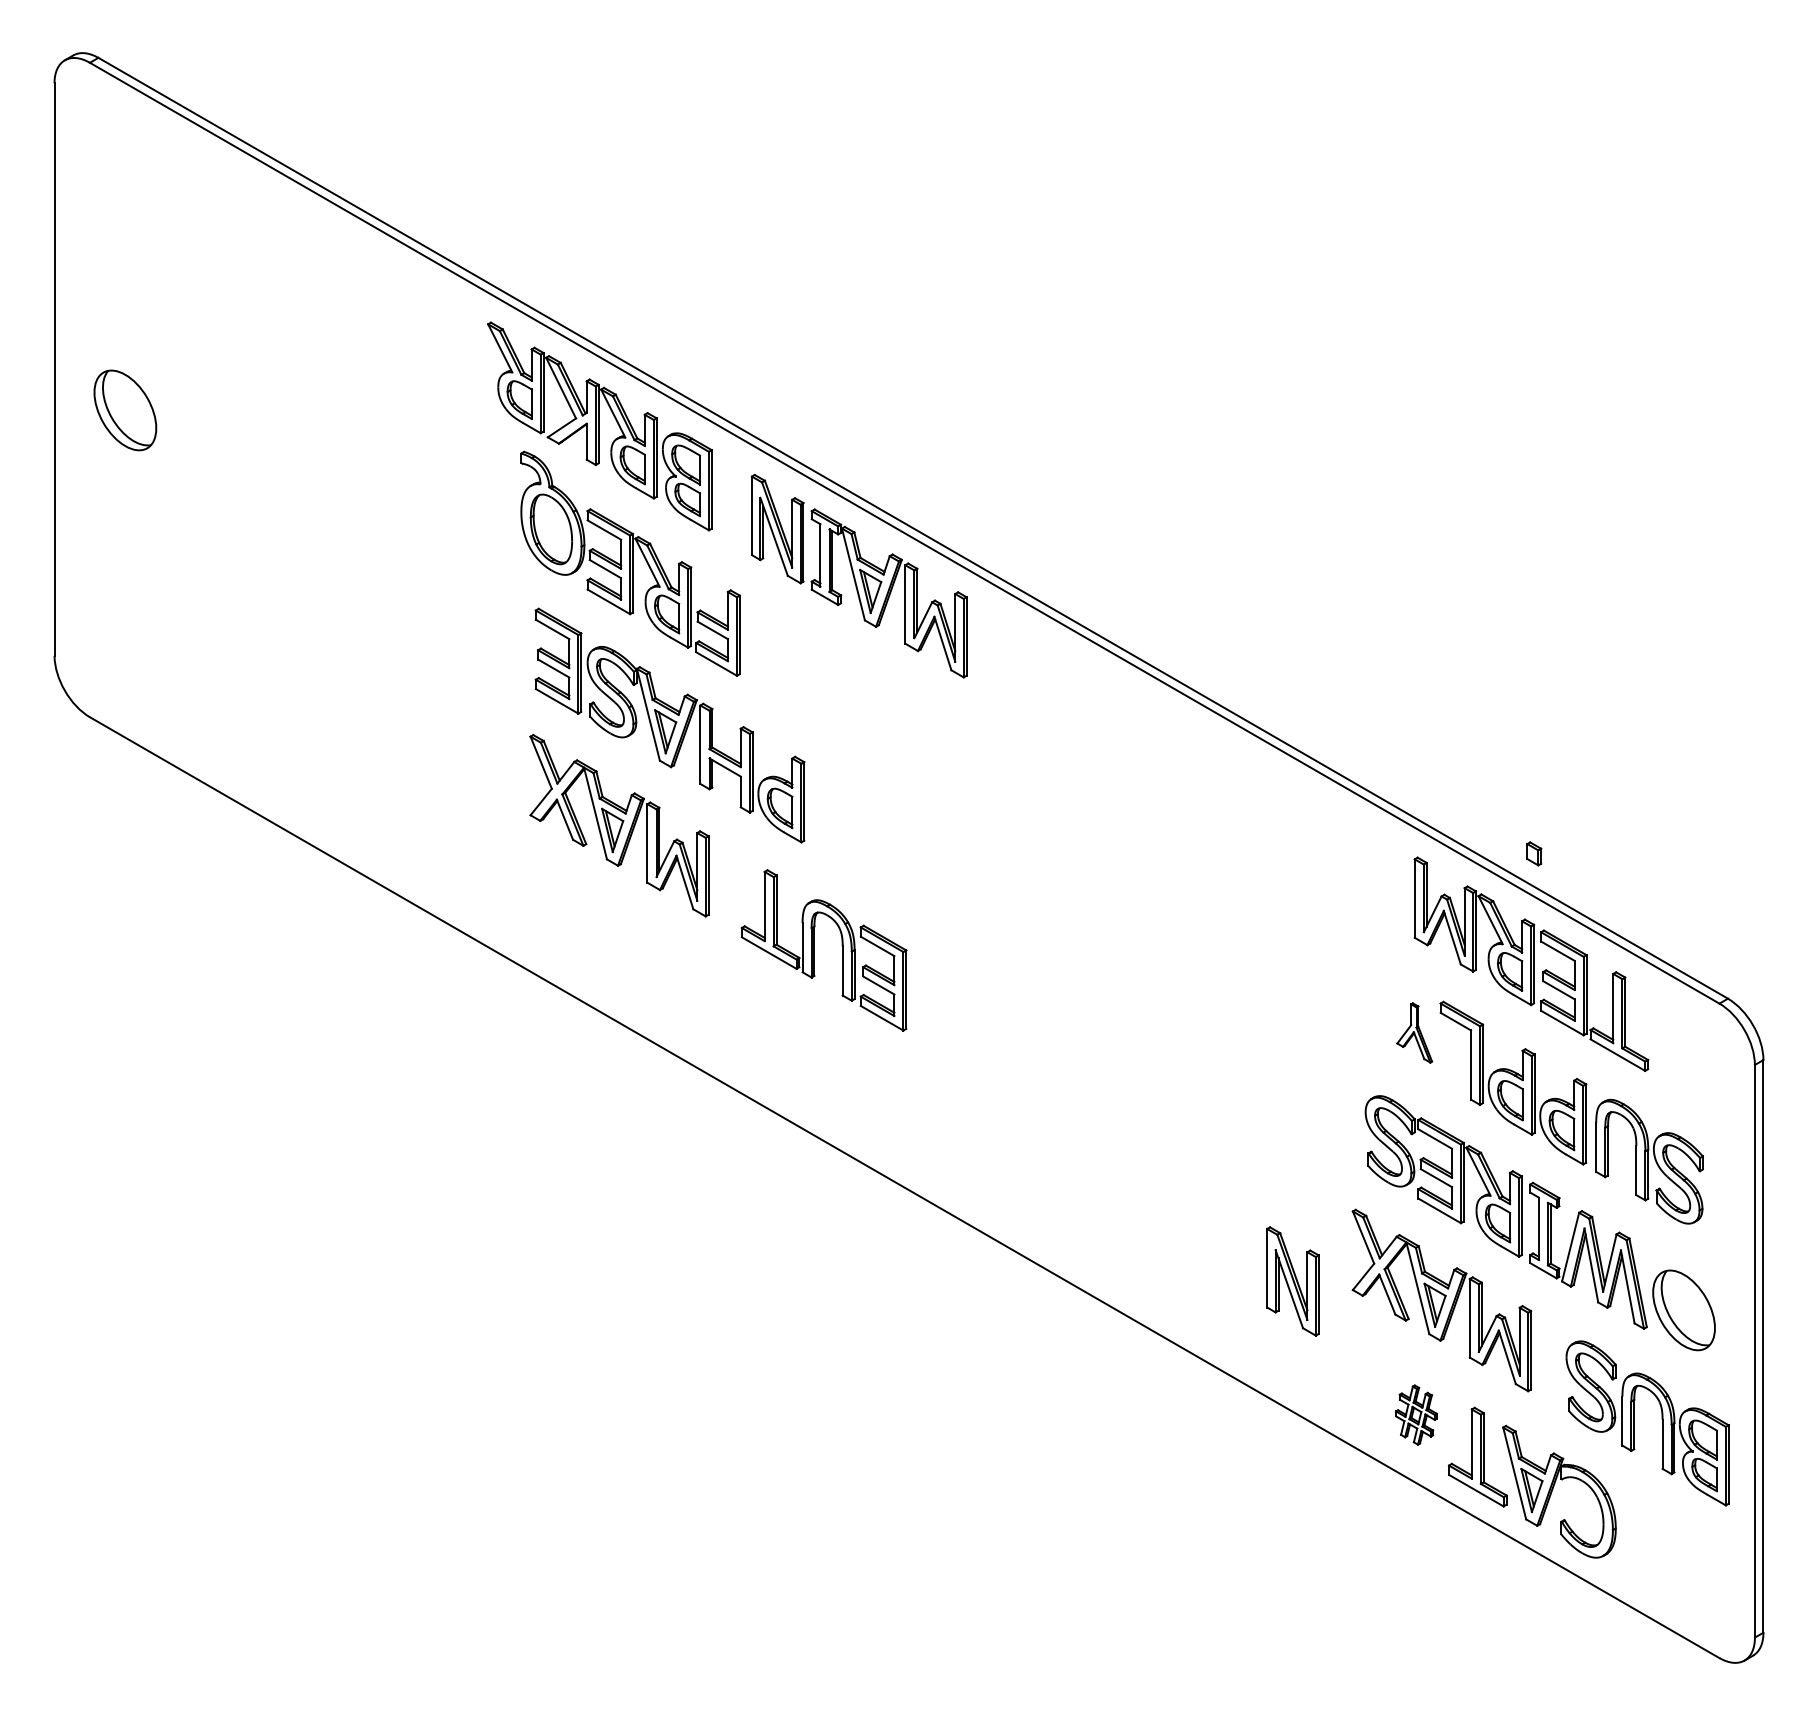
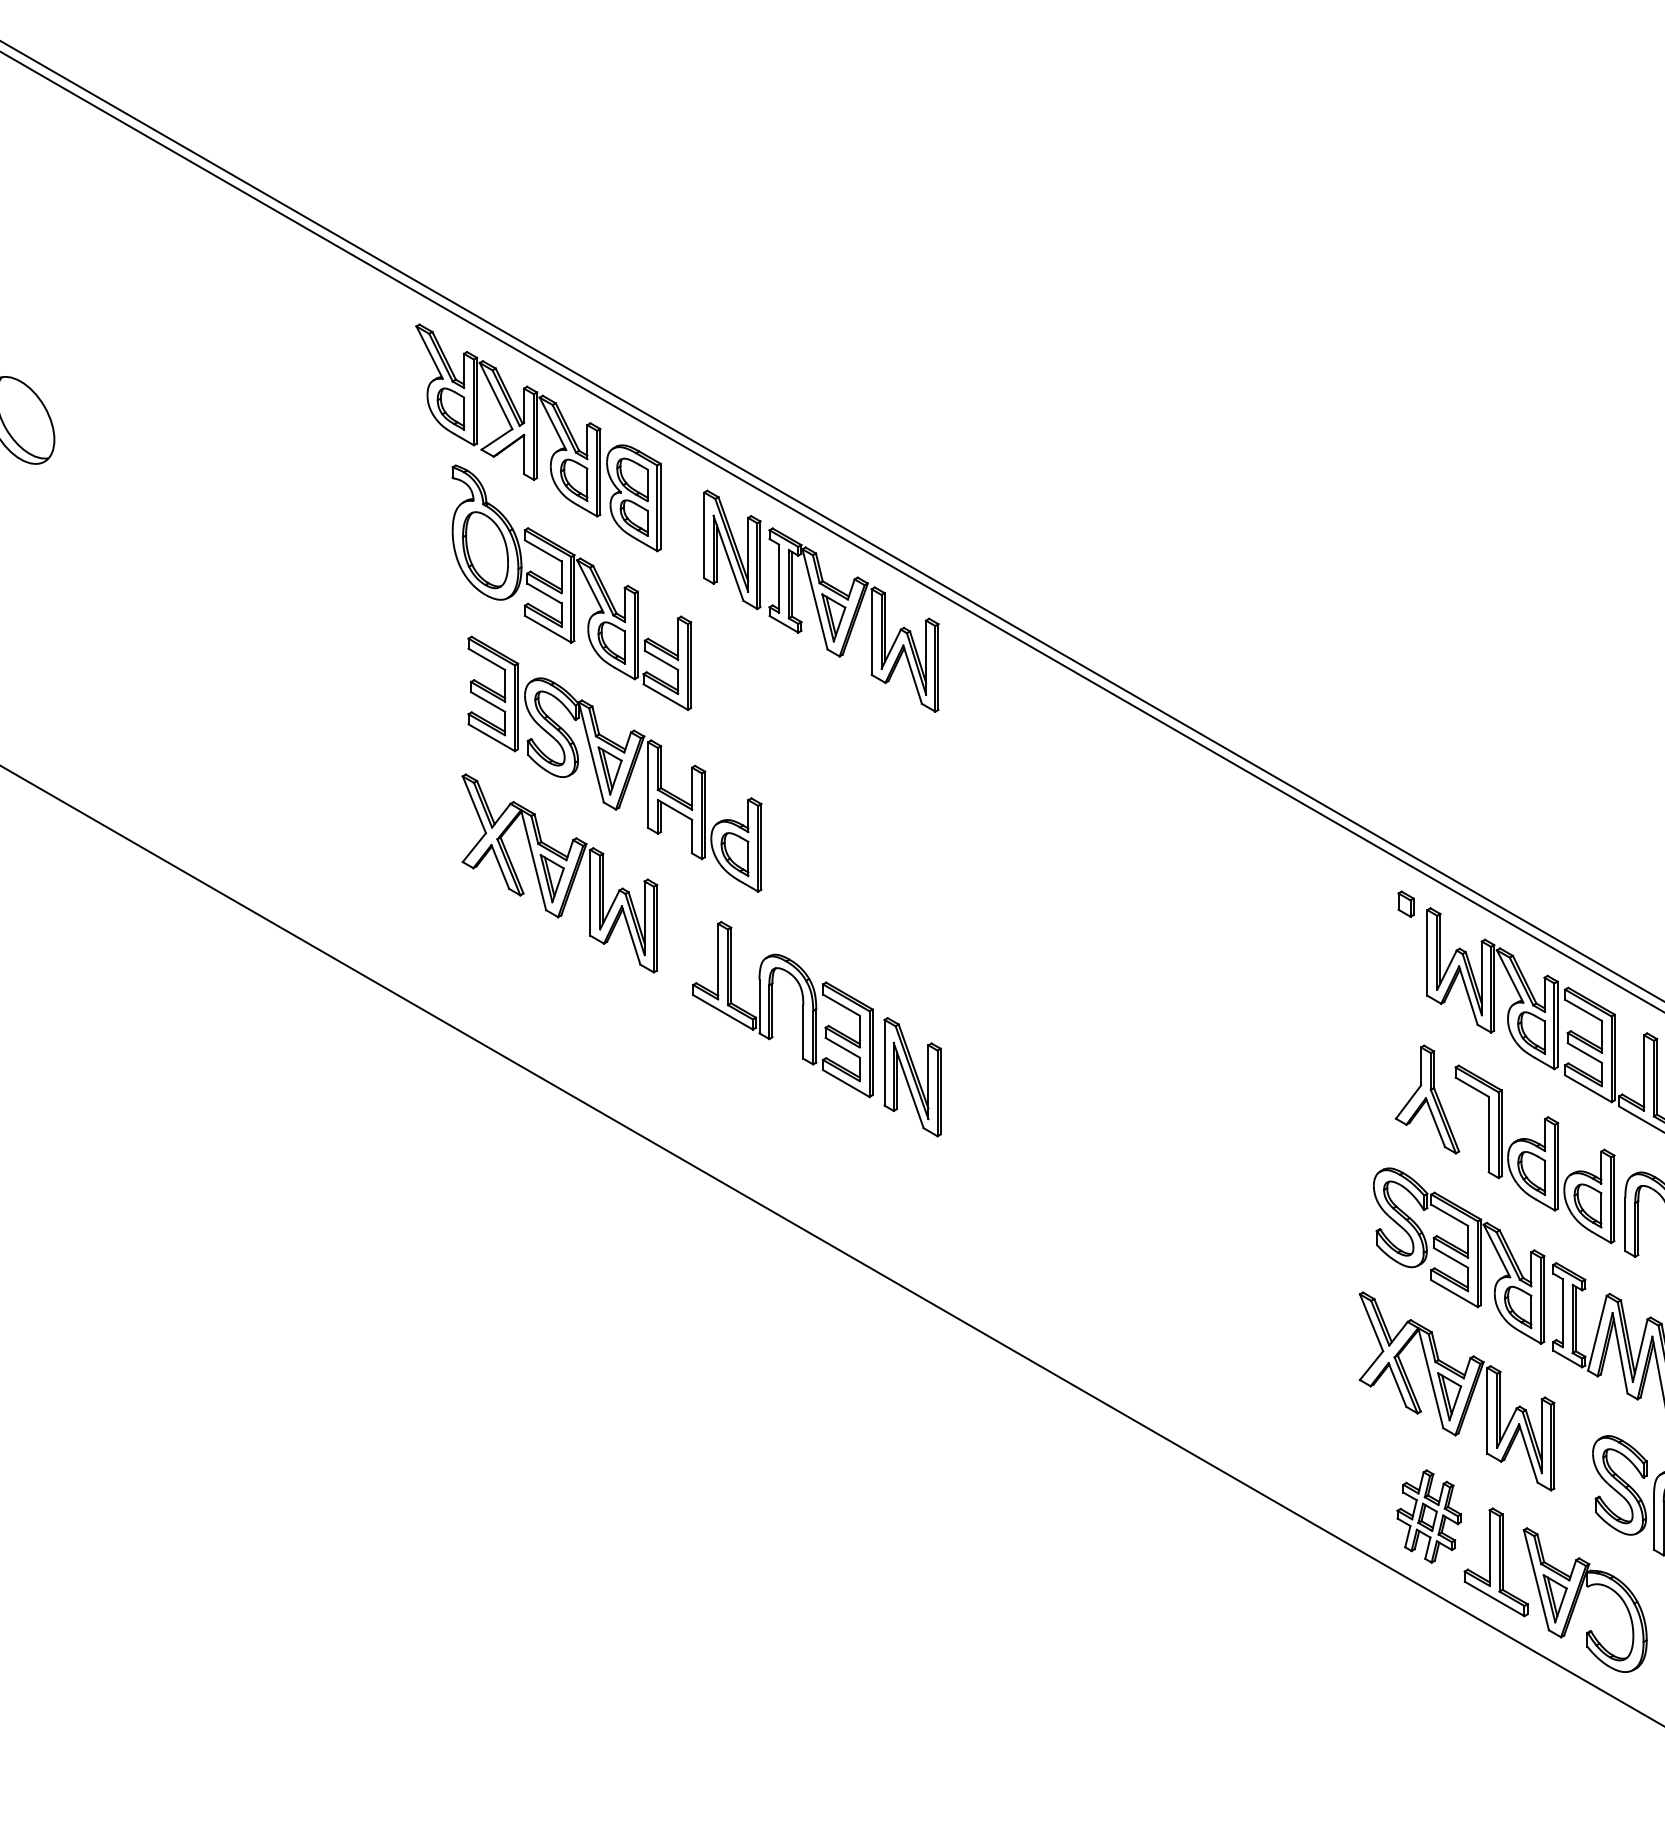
part: (1534, 853) -> (1406, 903), moved
part: (1414, 1032) -> (1427, 1099), size x1.67
part: (1292, 1281) -> (912, 1077), moved
part: (1416, 1414) -> (1429, 1515), size x1.43

